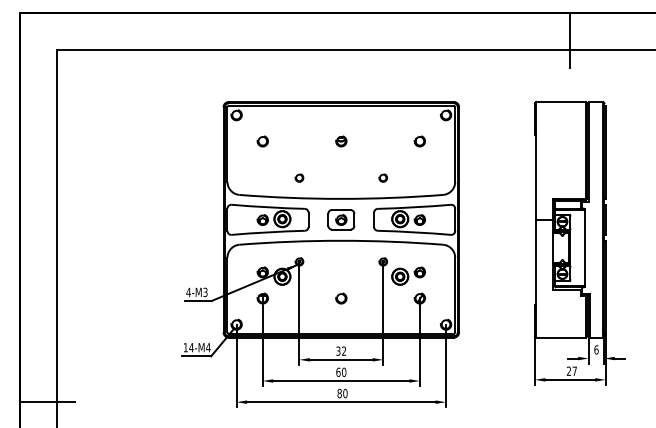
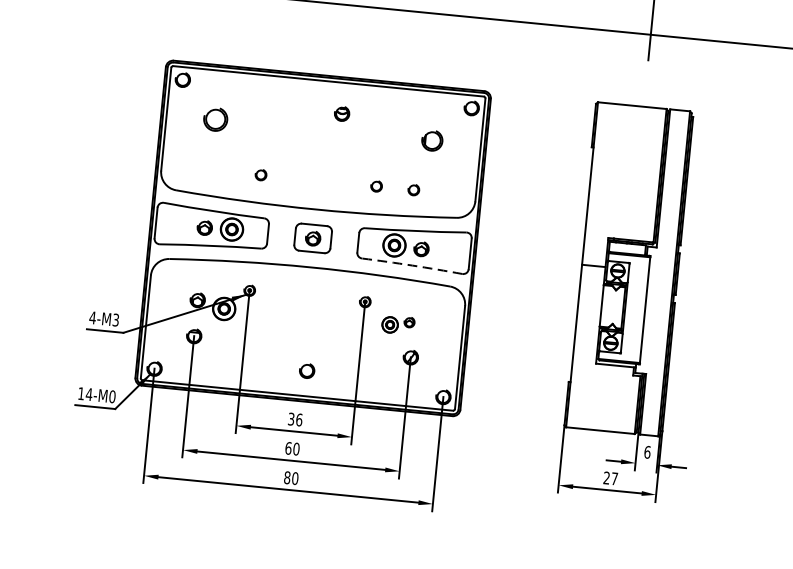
part: (262, 141) -> (215, 119), size x1.6
part: (341, 141) -> (342, 114), moved
part: (419, 141) -> (431, 140), size x1.4
part: (409, 177) -> (412, 189), added
arc: (414, 232) -> (412, 265), solid -> dashed
part: (408, 275) -> (398, 324), size x0.7
part: (341, 298) -> (307, 371), moved
text: (208, 347) -> (112, 396), 14-M4 -> 14-M0
text: (344, 350) -> (299, 419), 32 -> 36

